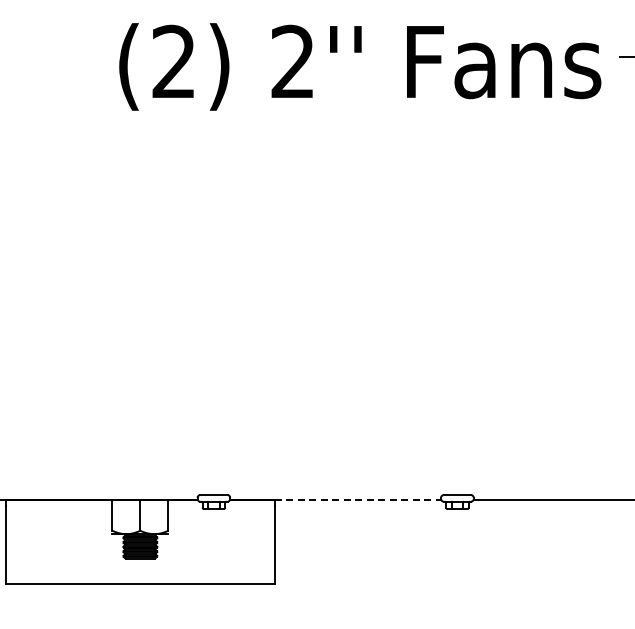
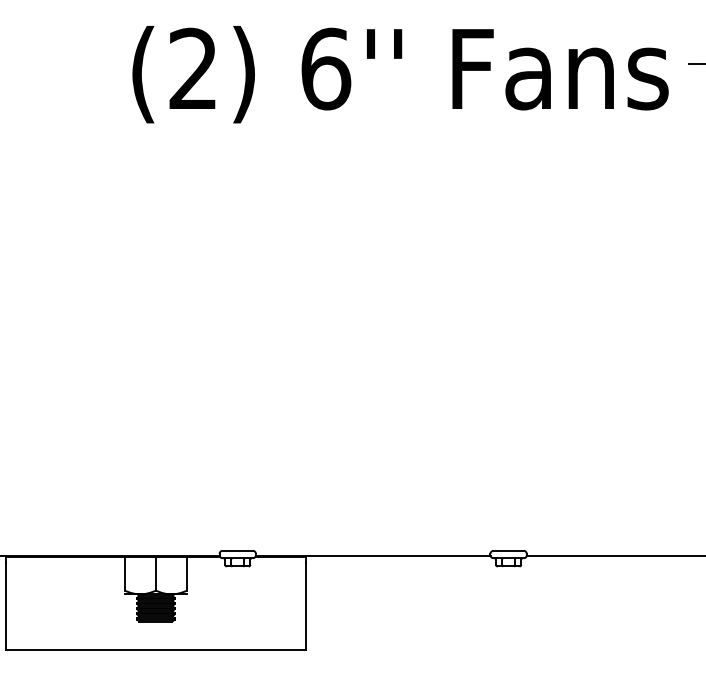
text: (293, 61) -> (326, 68), 2'' -> 6''
line: (358, 499) -> (398, 555), dashed -> solid

